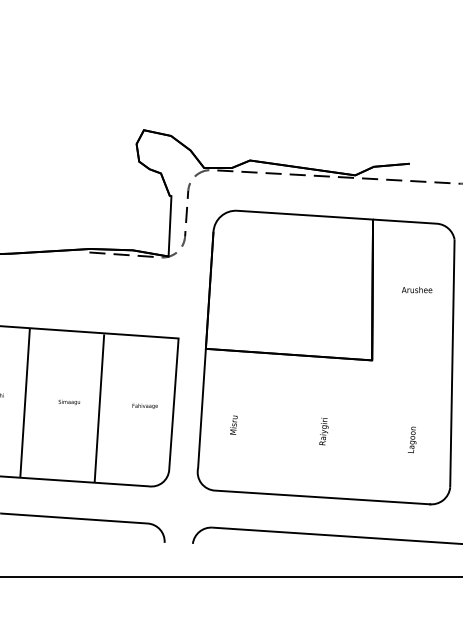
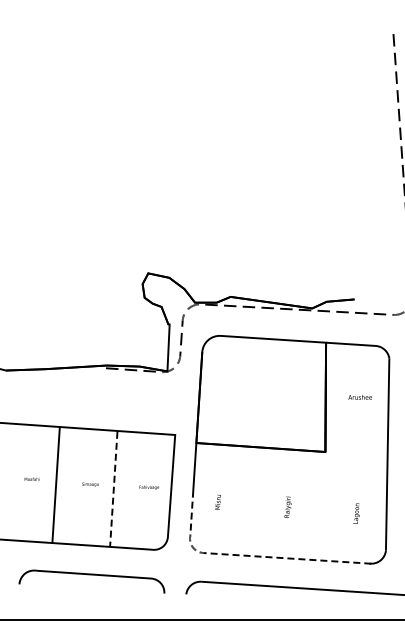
line: (99, 408) -> (113, 489), solid -> dashed
line: (269, 493) -> (245, 555), solid -> dashed

